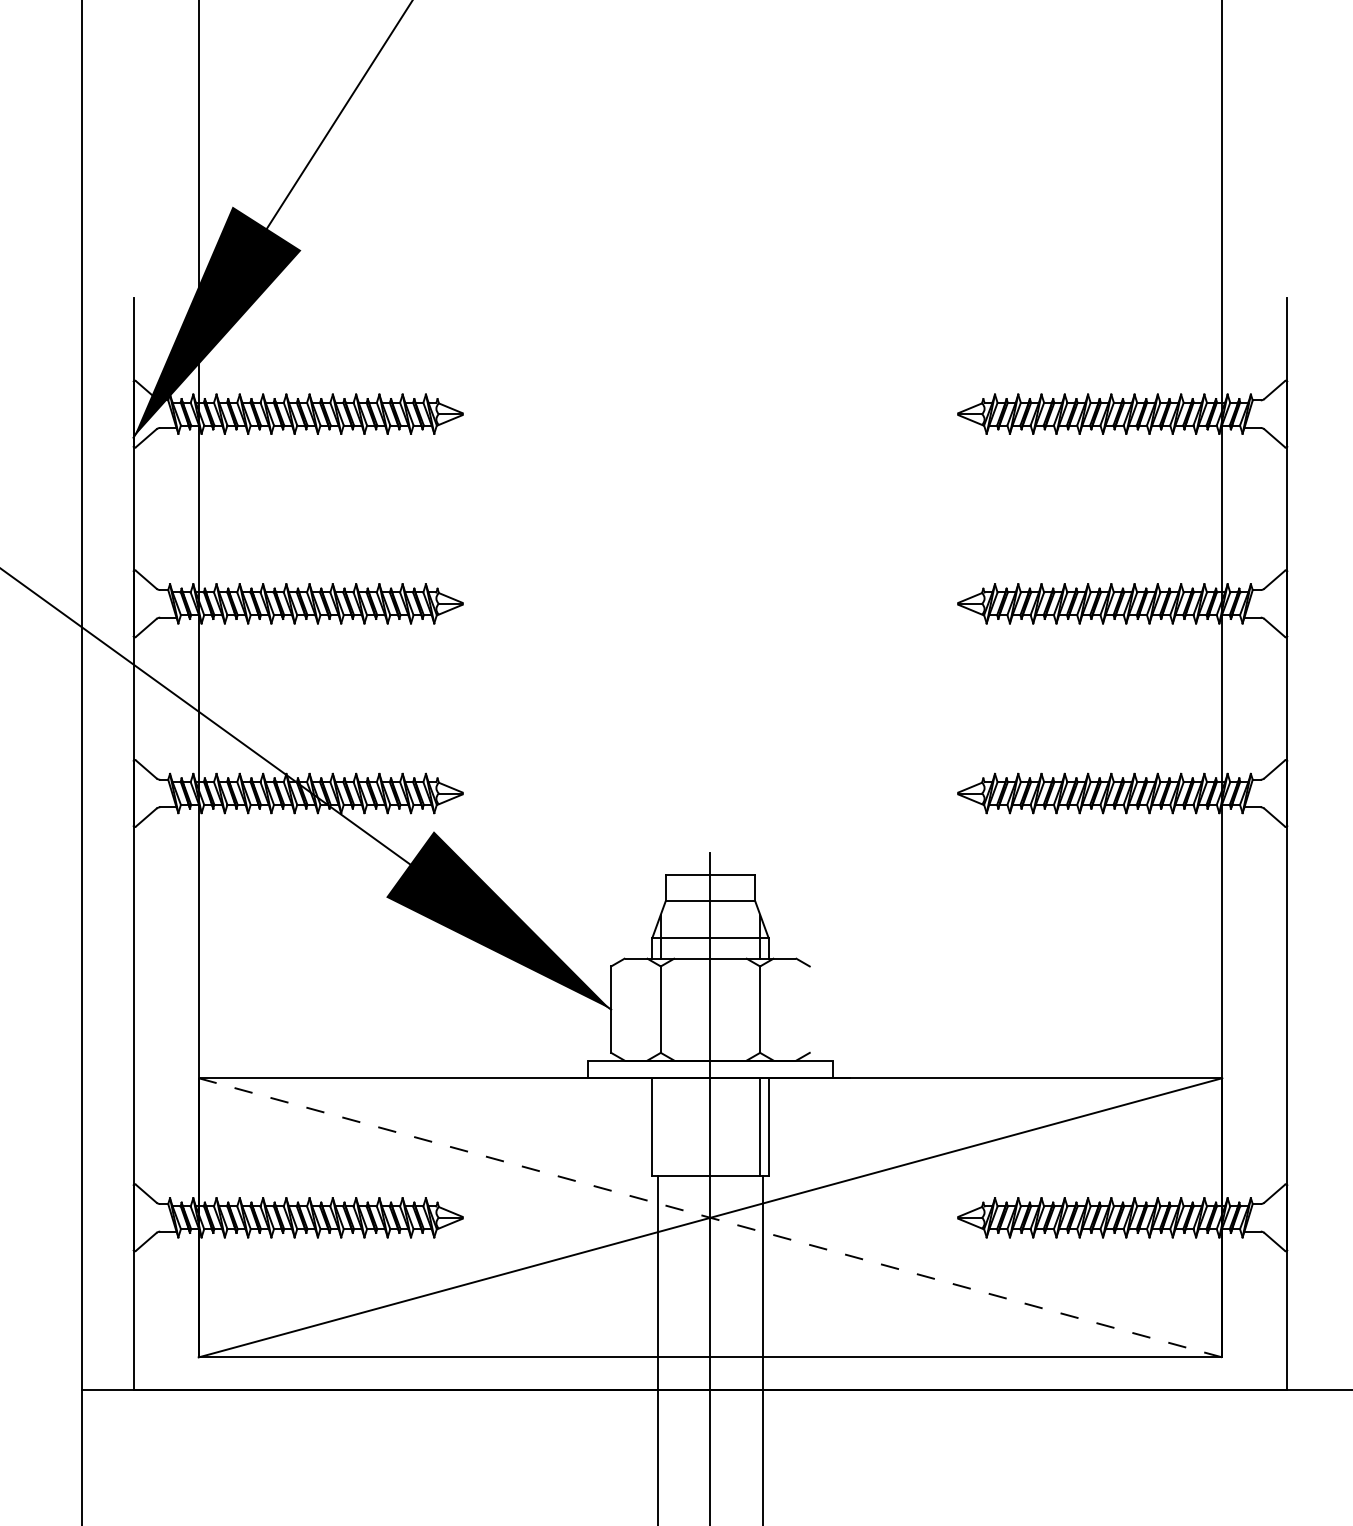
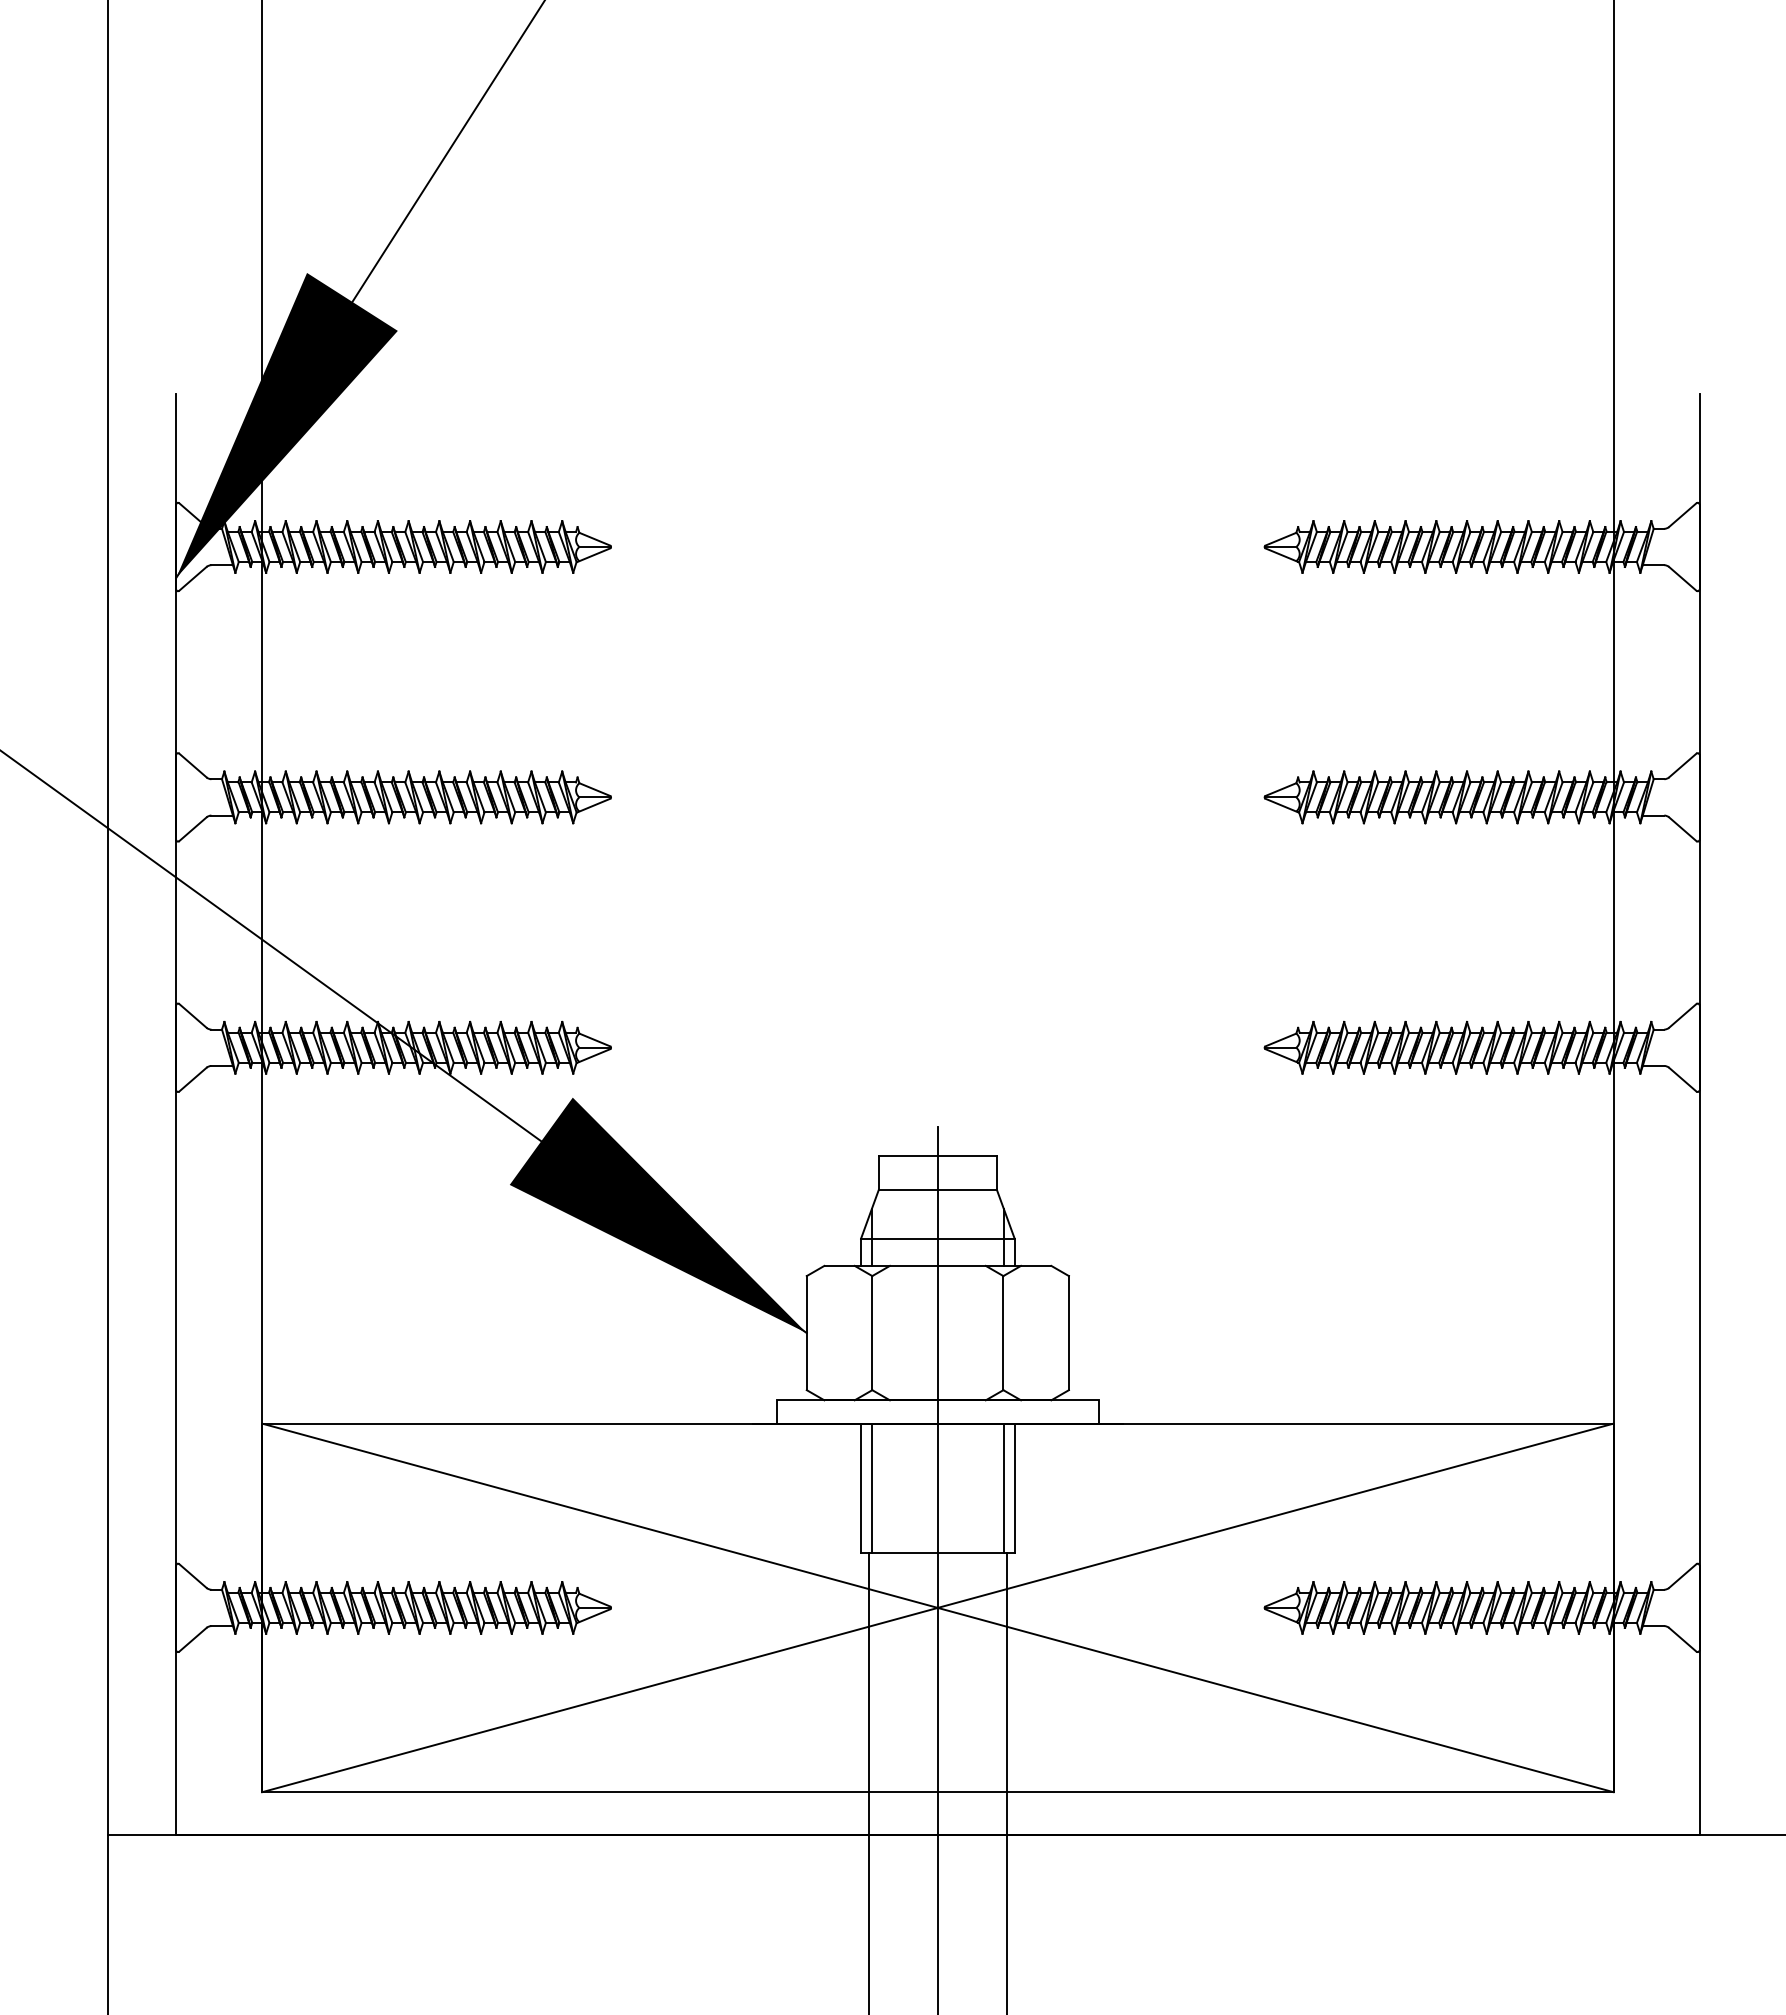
line: (809, 1009) -> (1068, 1333), added
line: (660, 1126) -> (871, 1487), added
line: (710, 1218) -> (938, 1608), dashed -> solid

